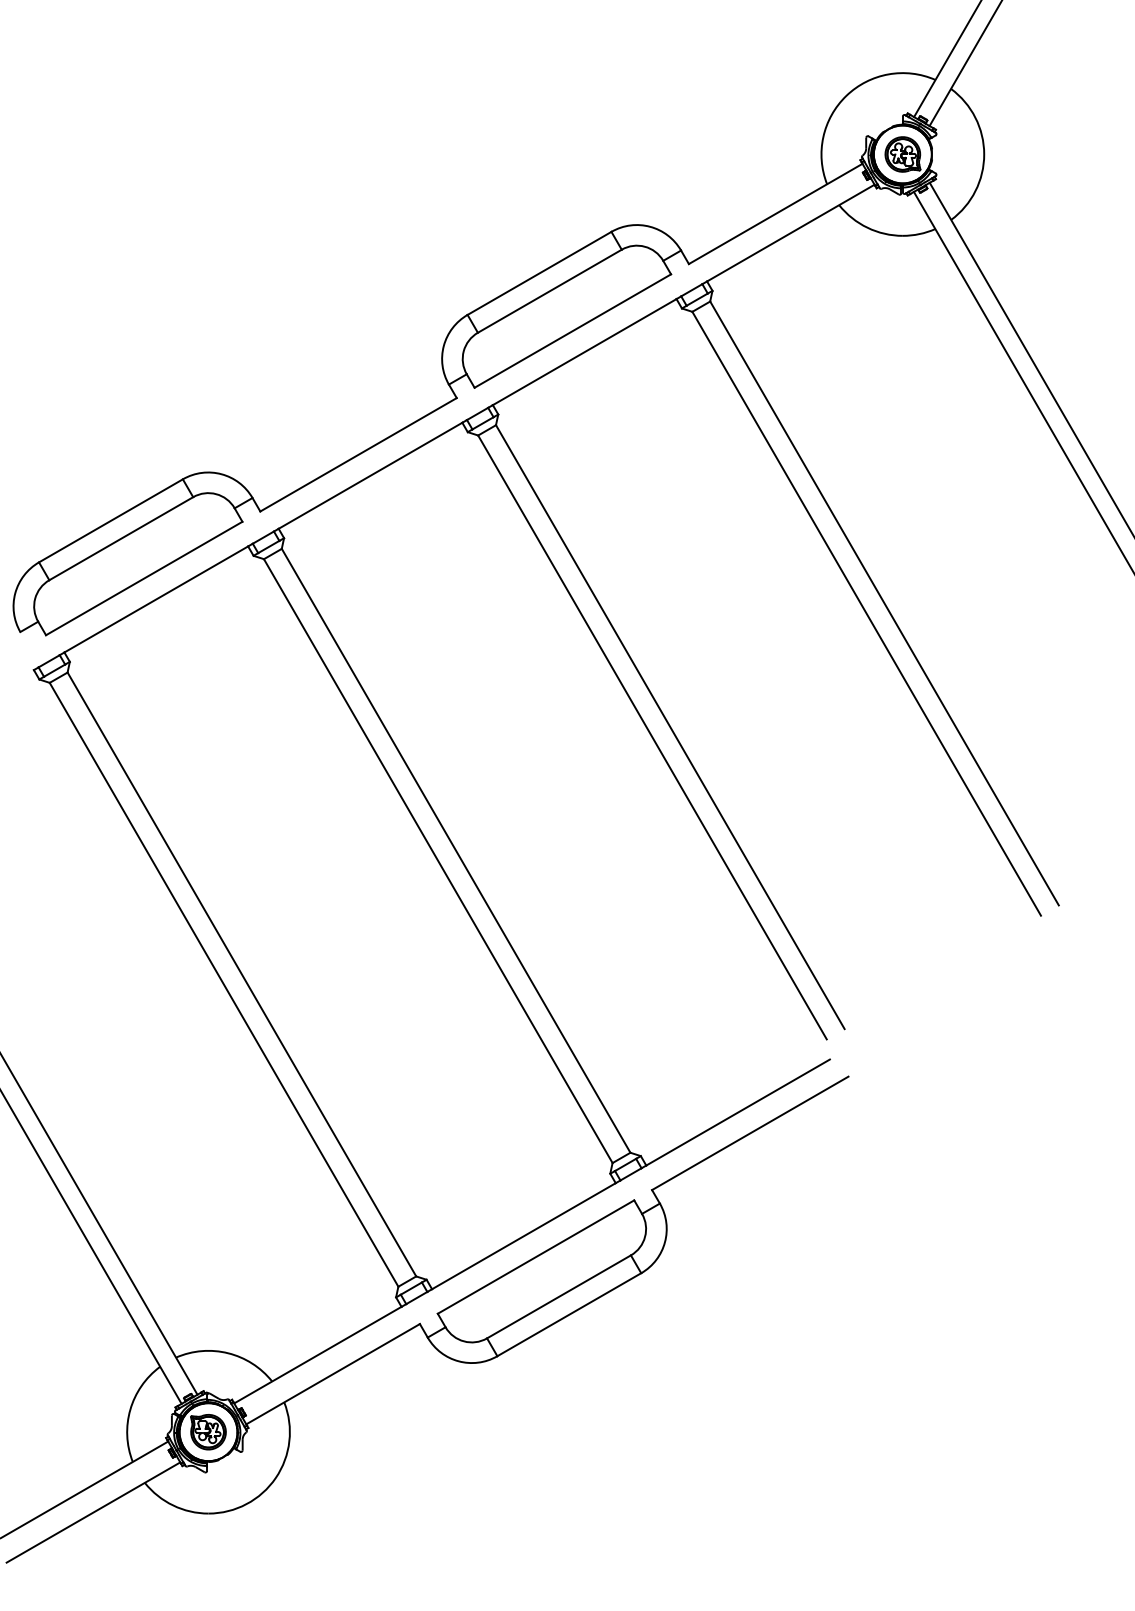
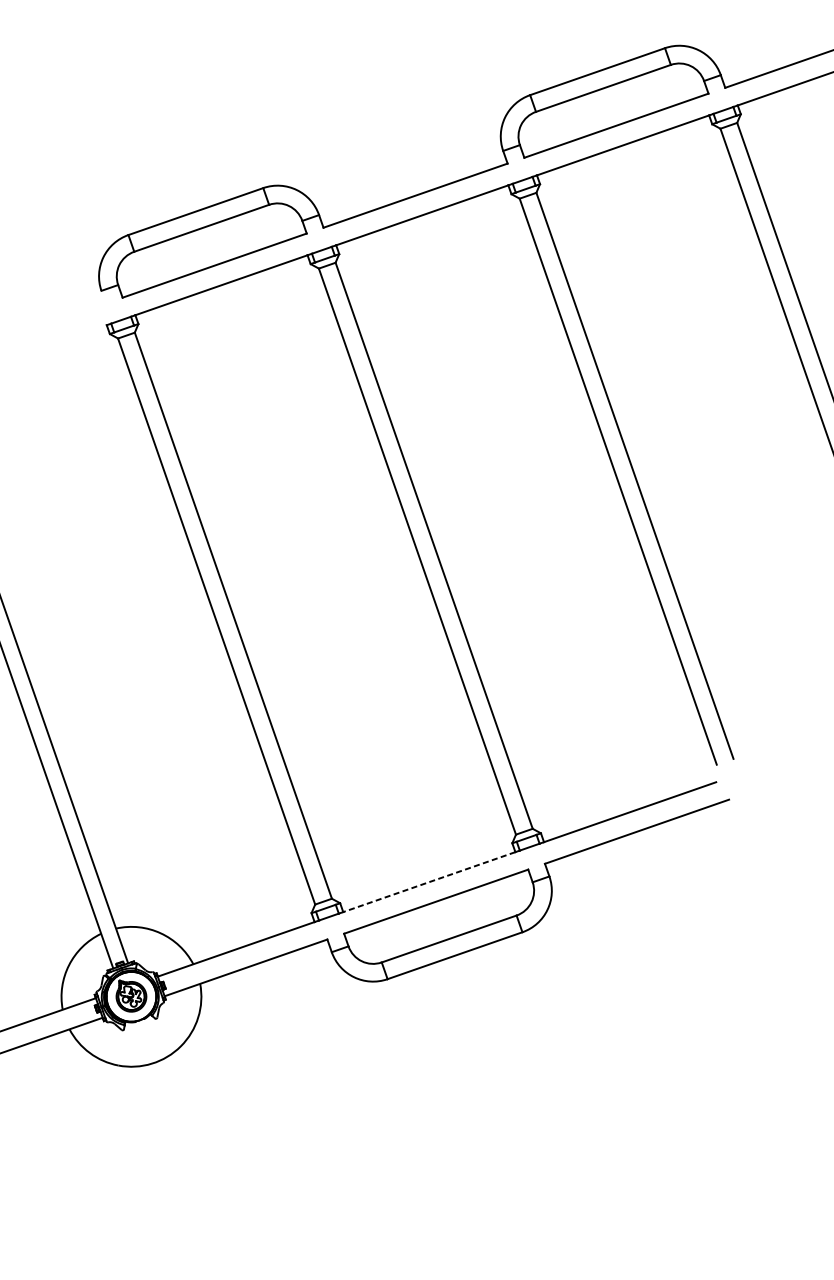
line: (523, 1236) -> (428, 882), solid -> dashed

